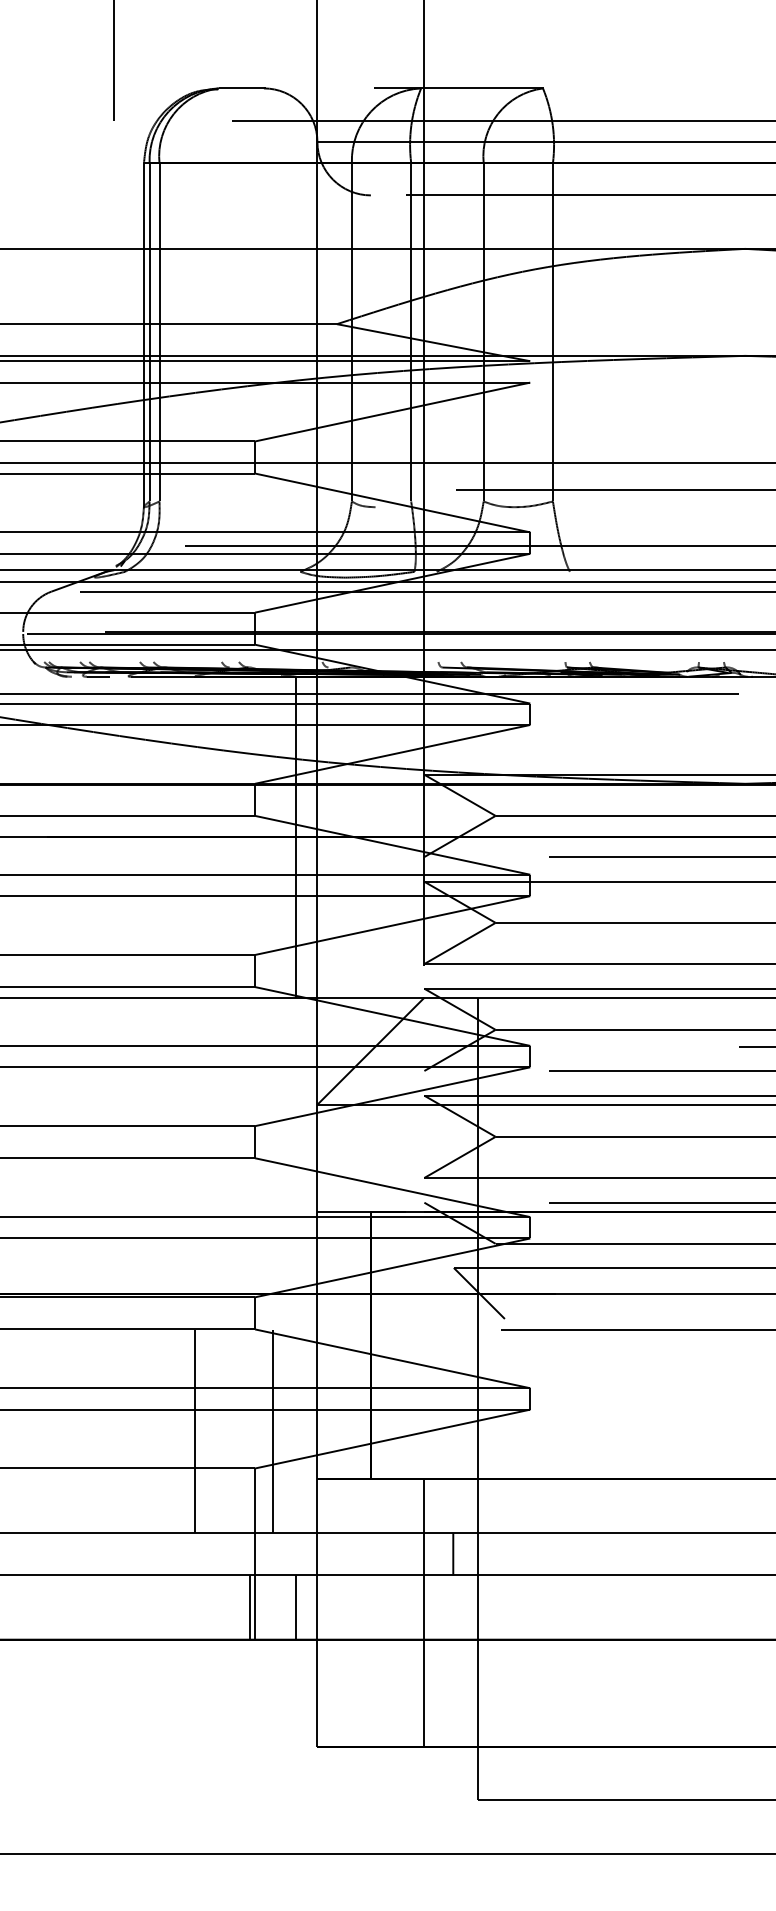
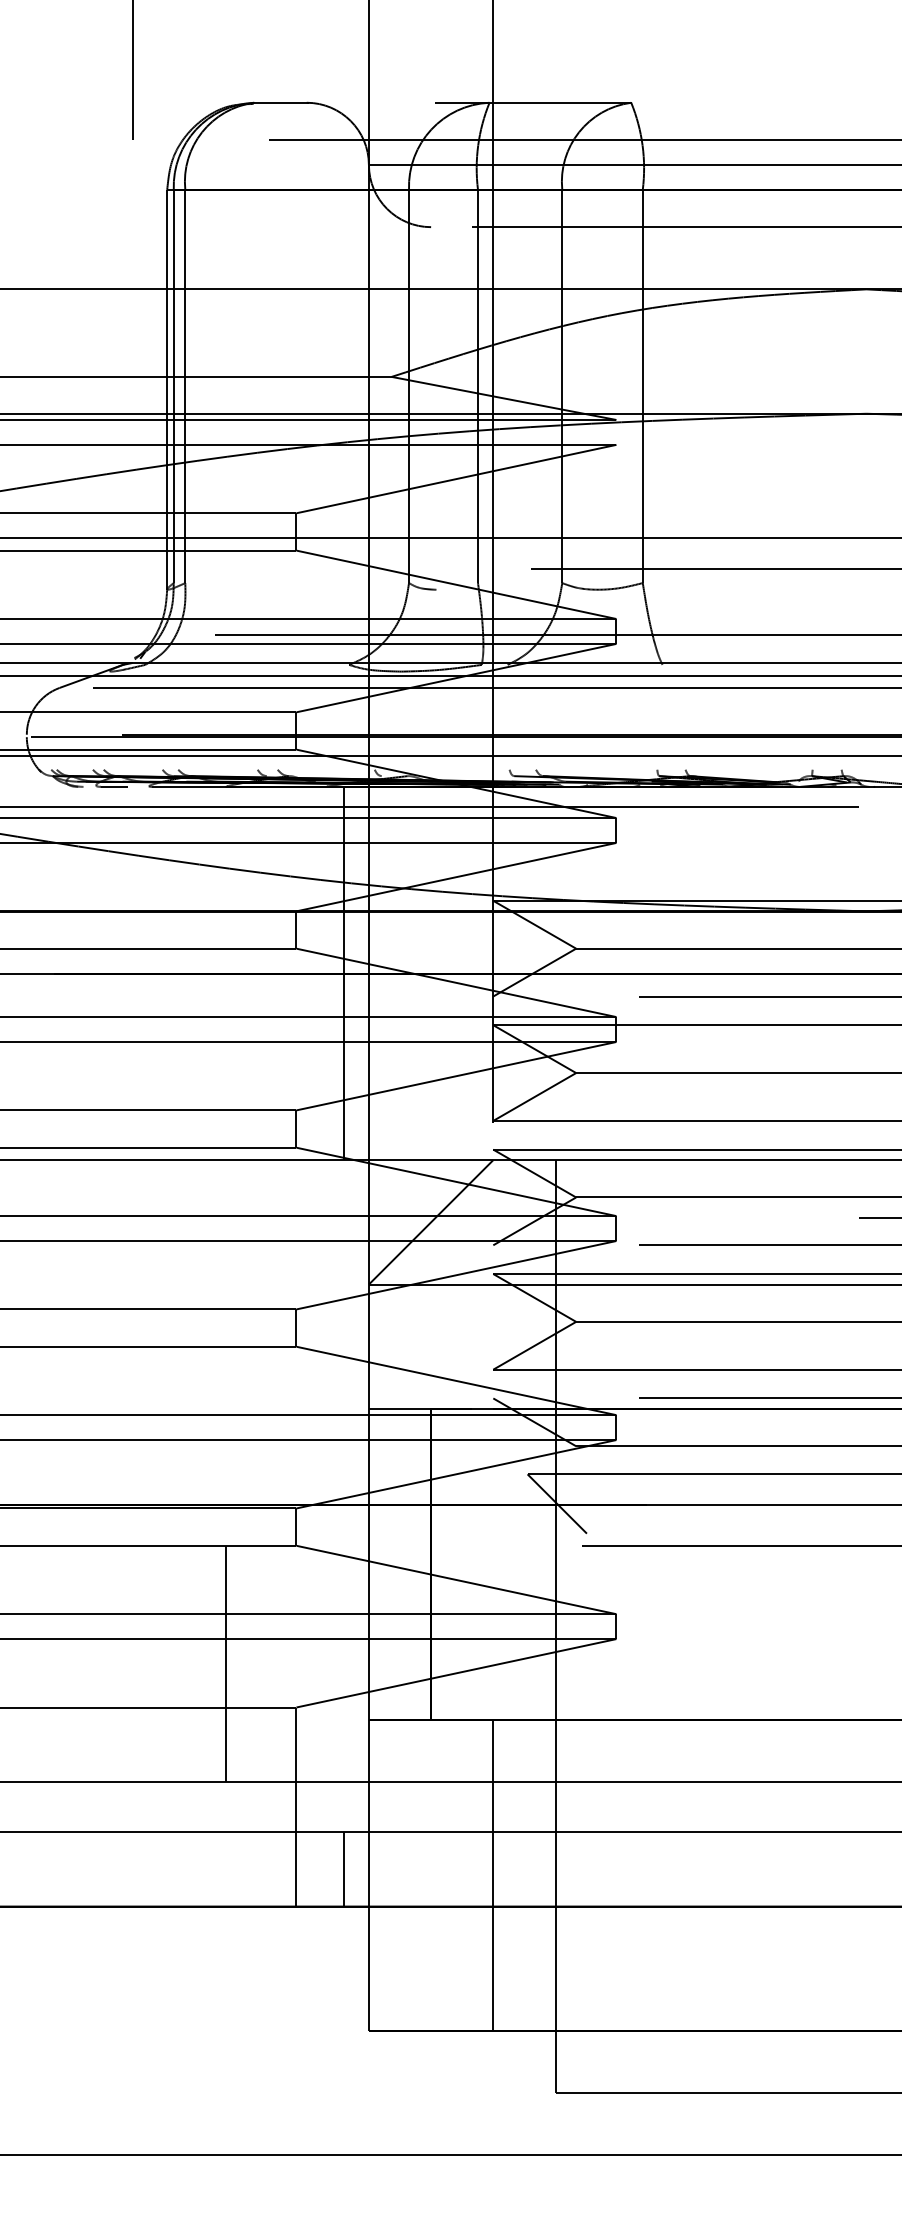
line: (273, 1431) -> (317, 1664), removed
line: (452, 1553) -> (526, 1806), removed
line: (250, 1606) -> (291, 1868), removed

